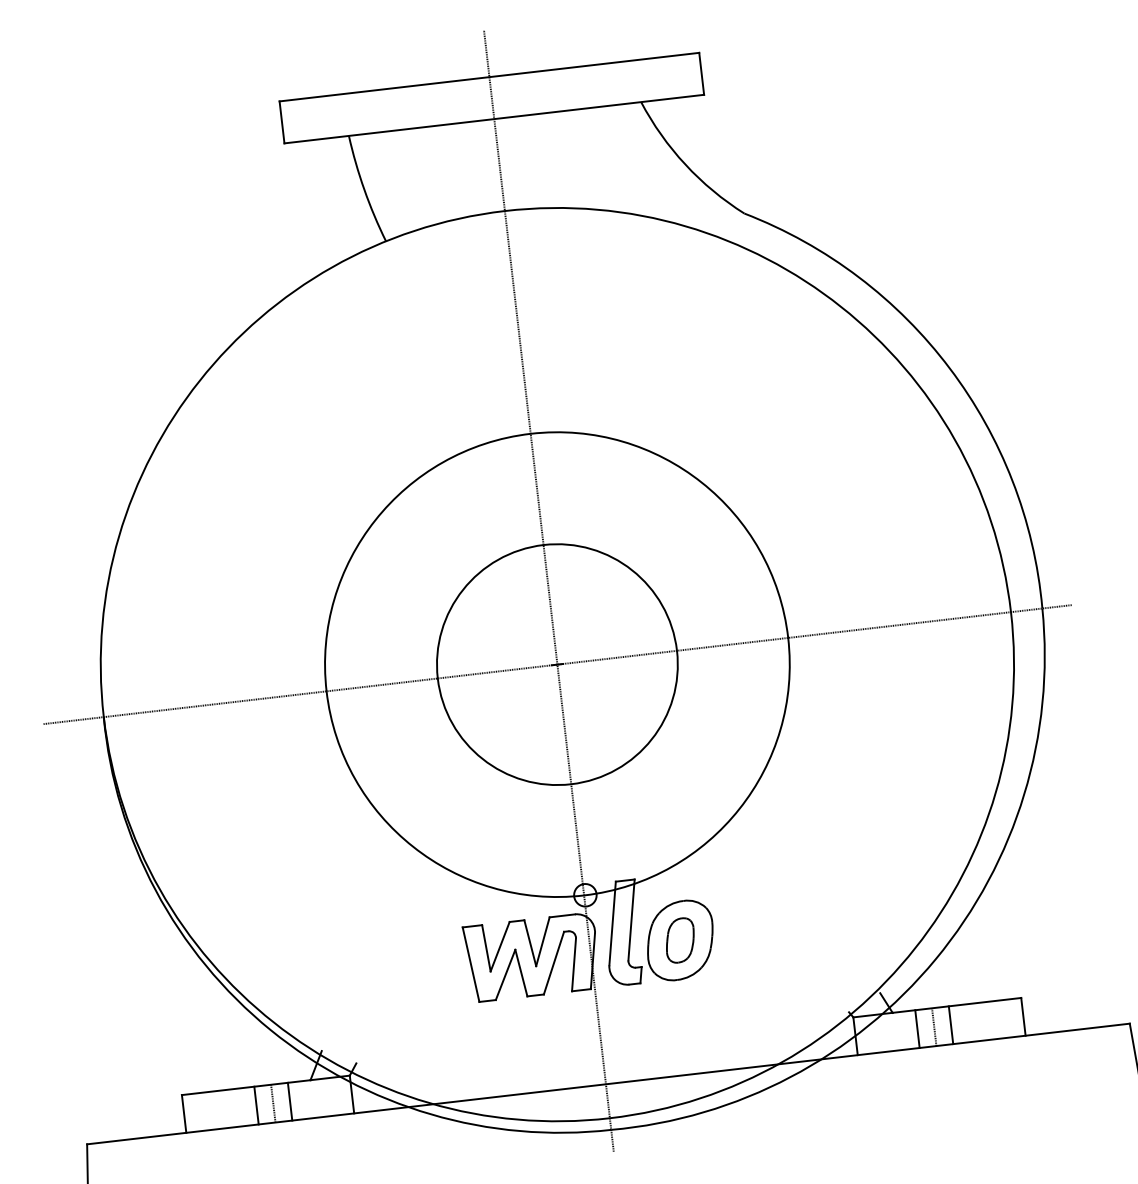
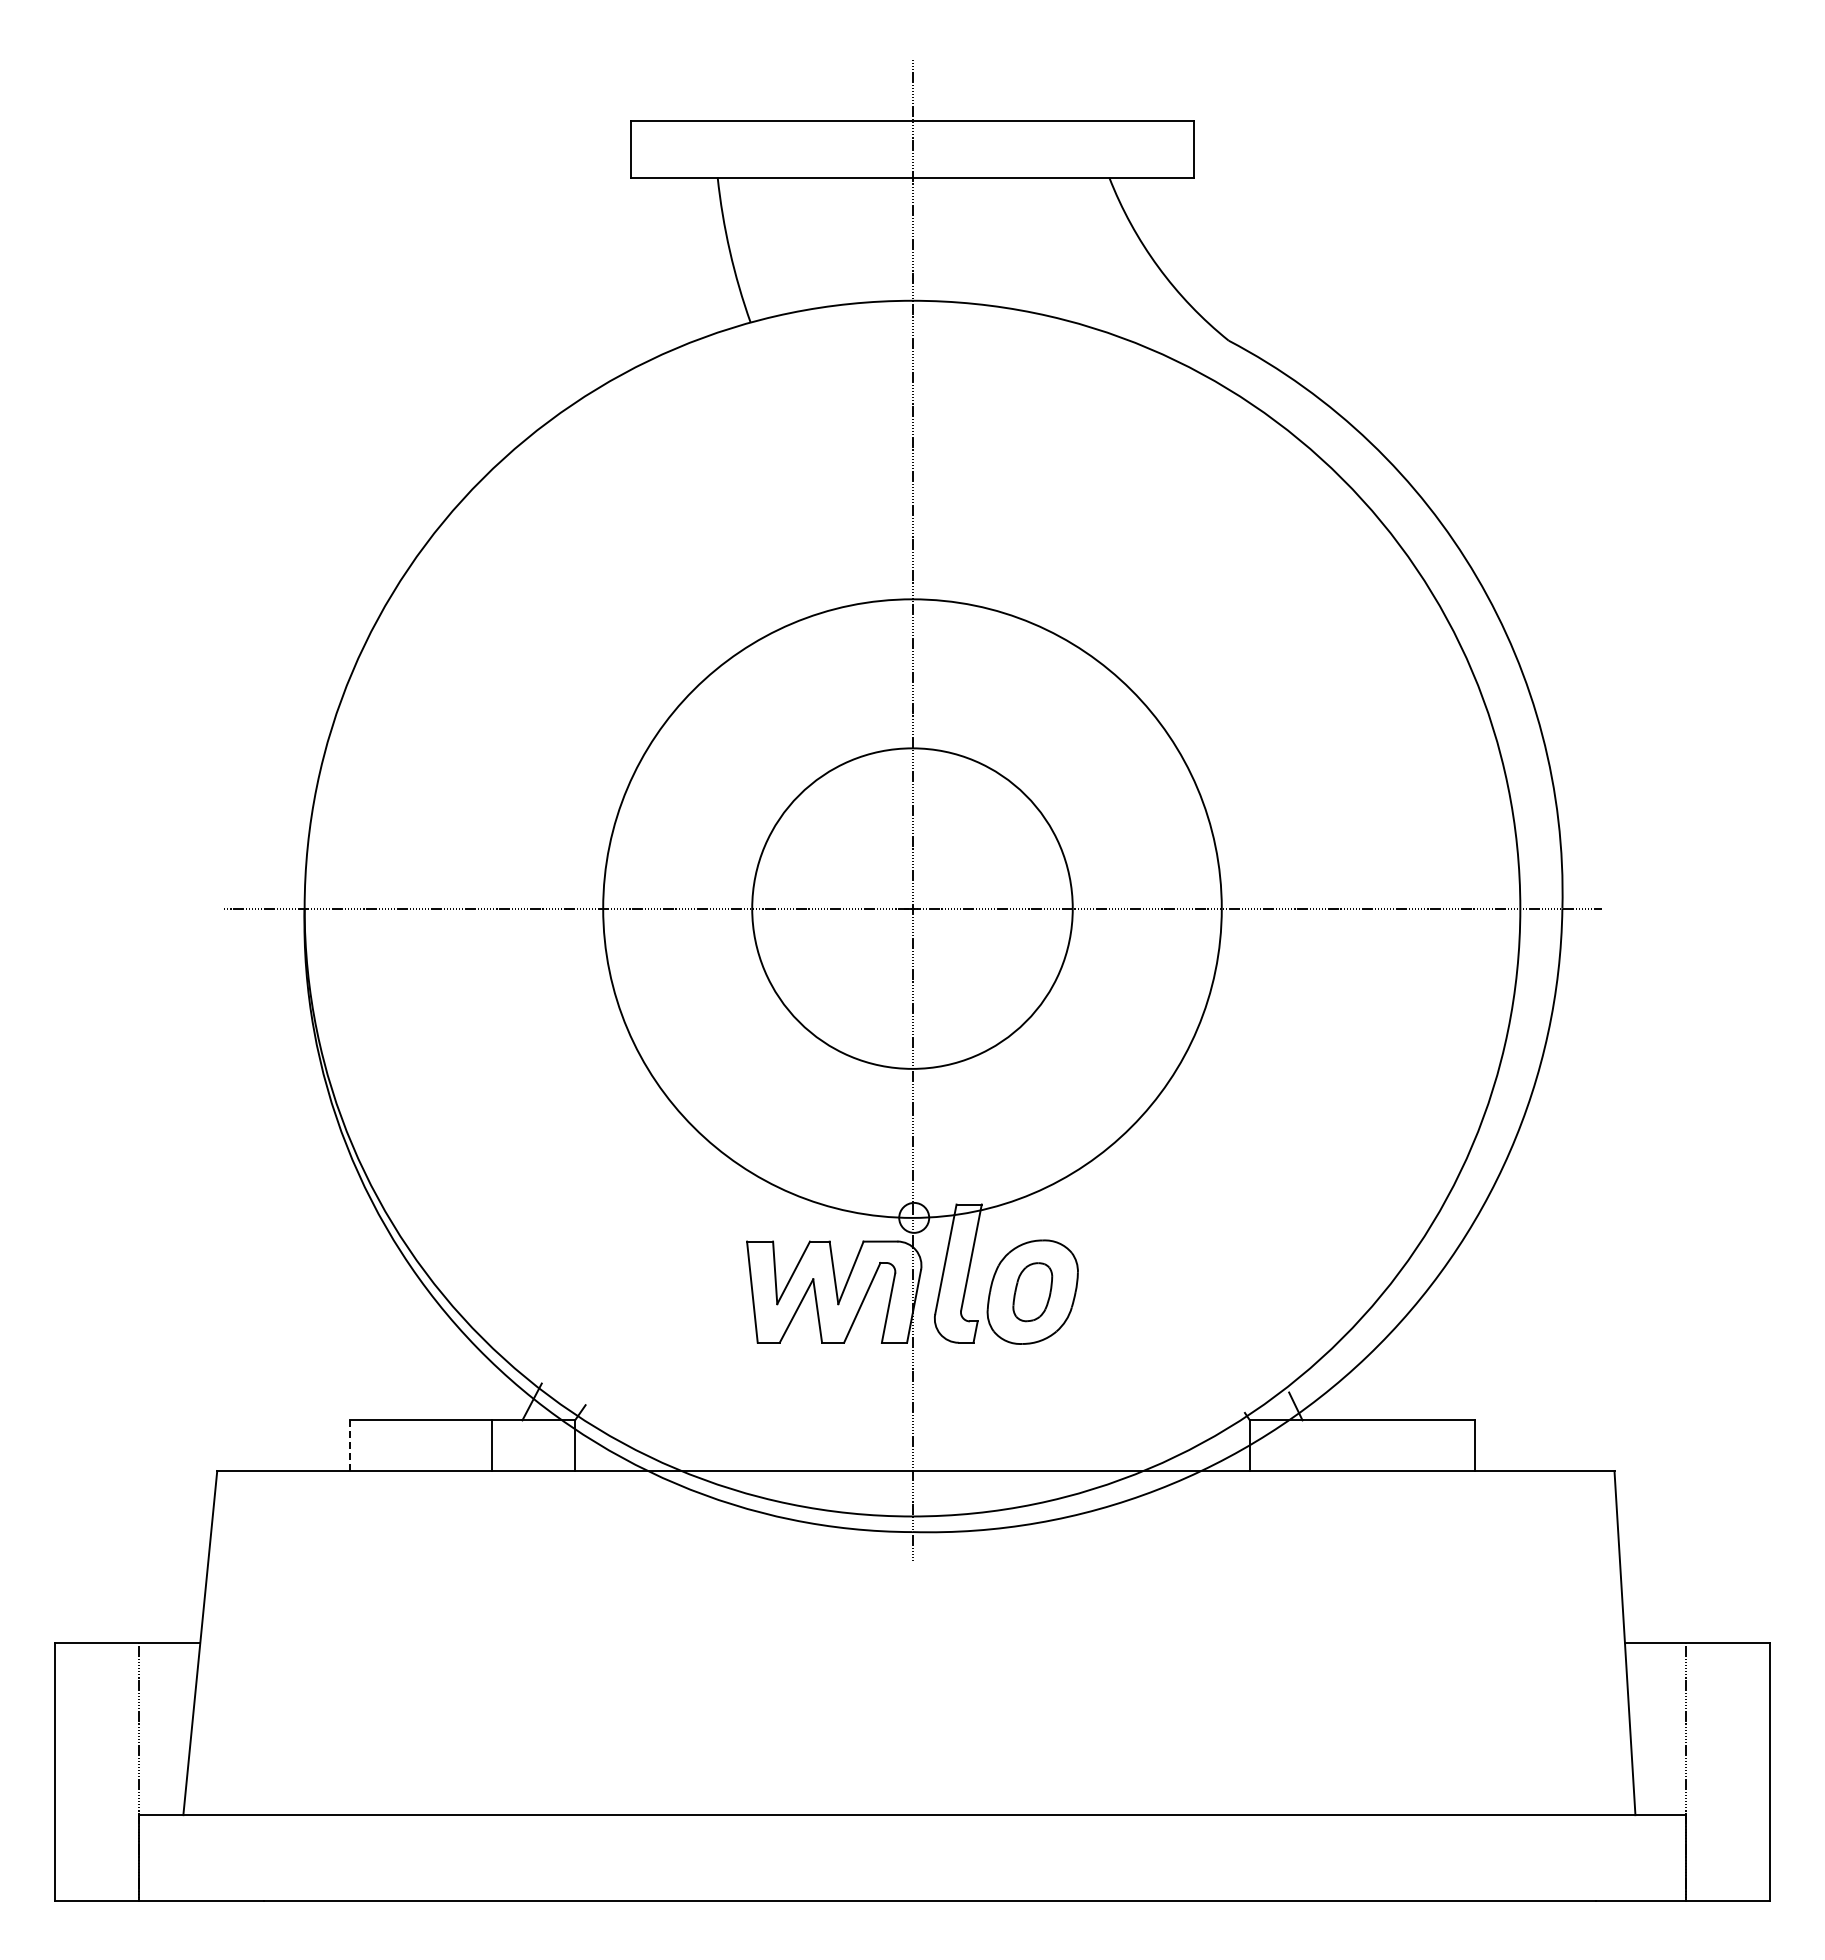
line: (950, 1025) -> (1377, 1445), removed
line: (934, 1027) -> (1355, 1445), removed
line: (917, 1029) -> (1332, 1445), removed
line: (273, 1103) -> (469, 1445), removed
line: (256, 1105) -> (447, 1445), removed
line: (184, 1113) -> (350, 1445), solid -> dashed

